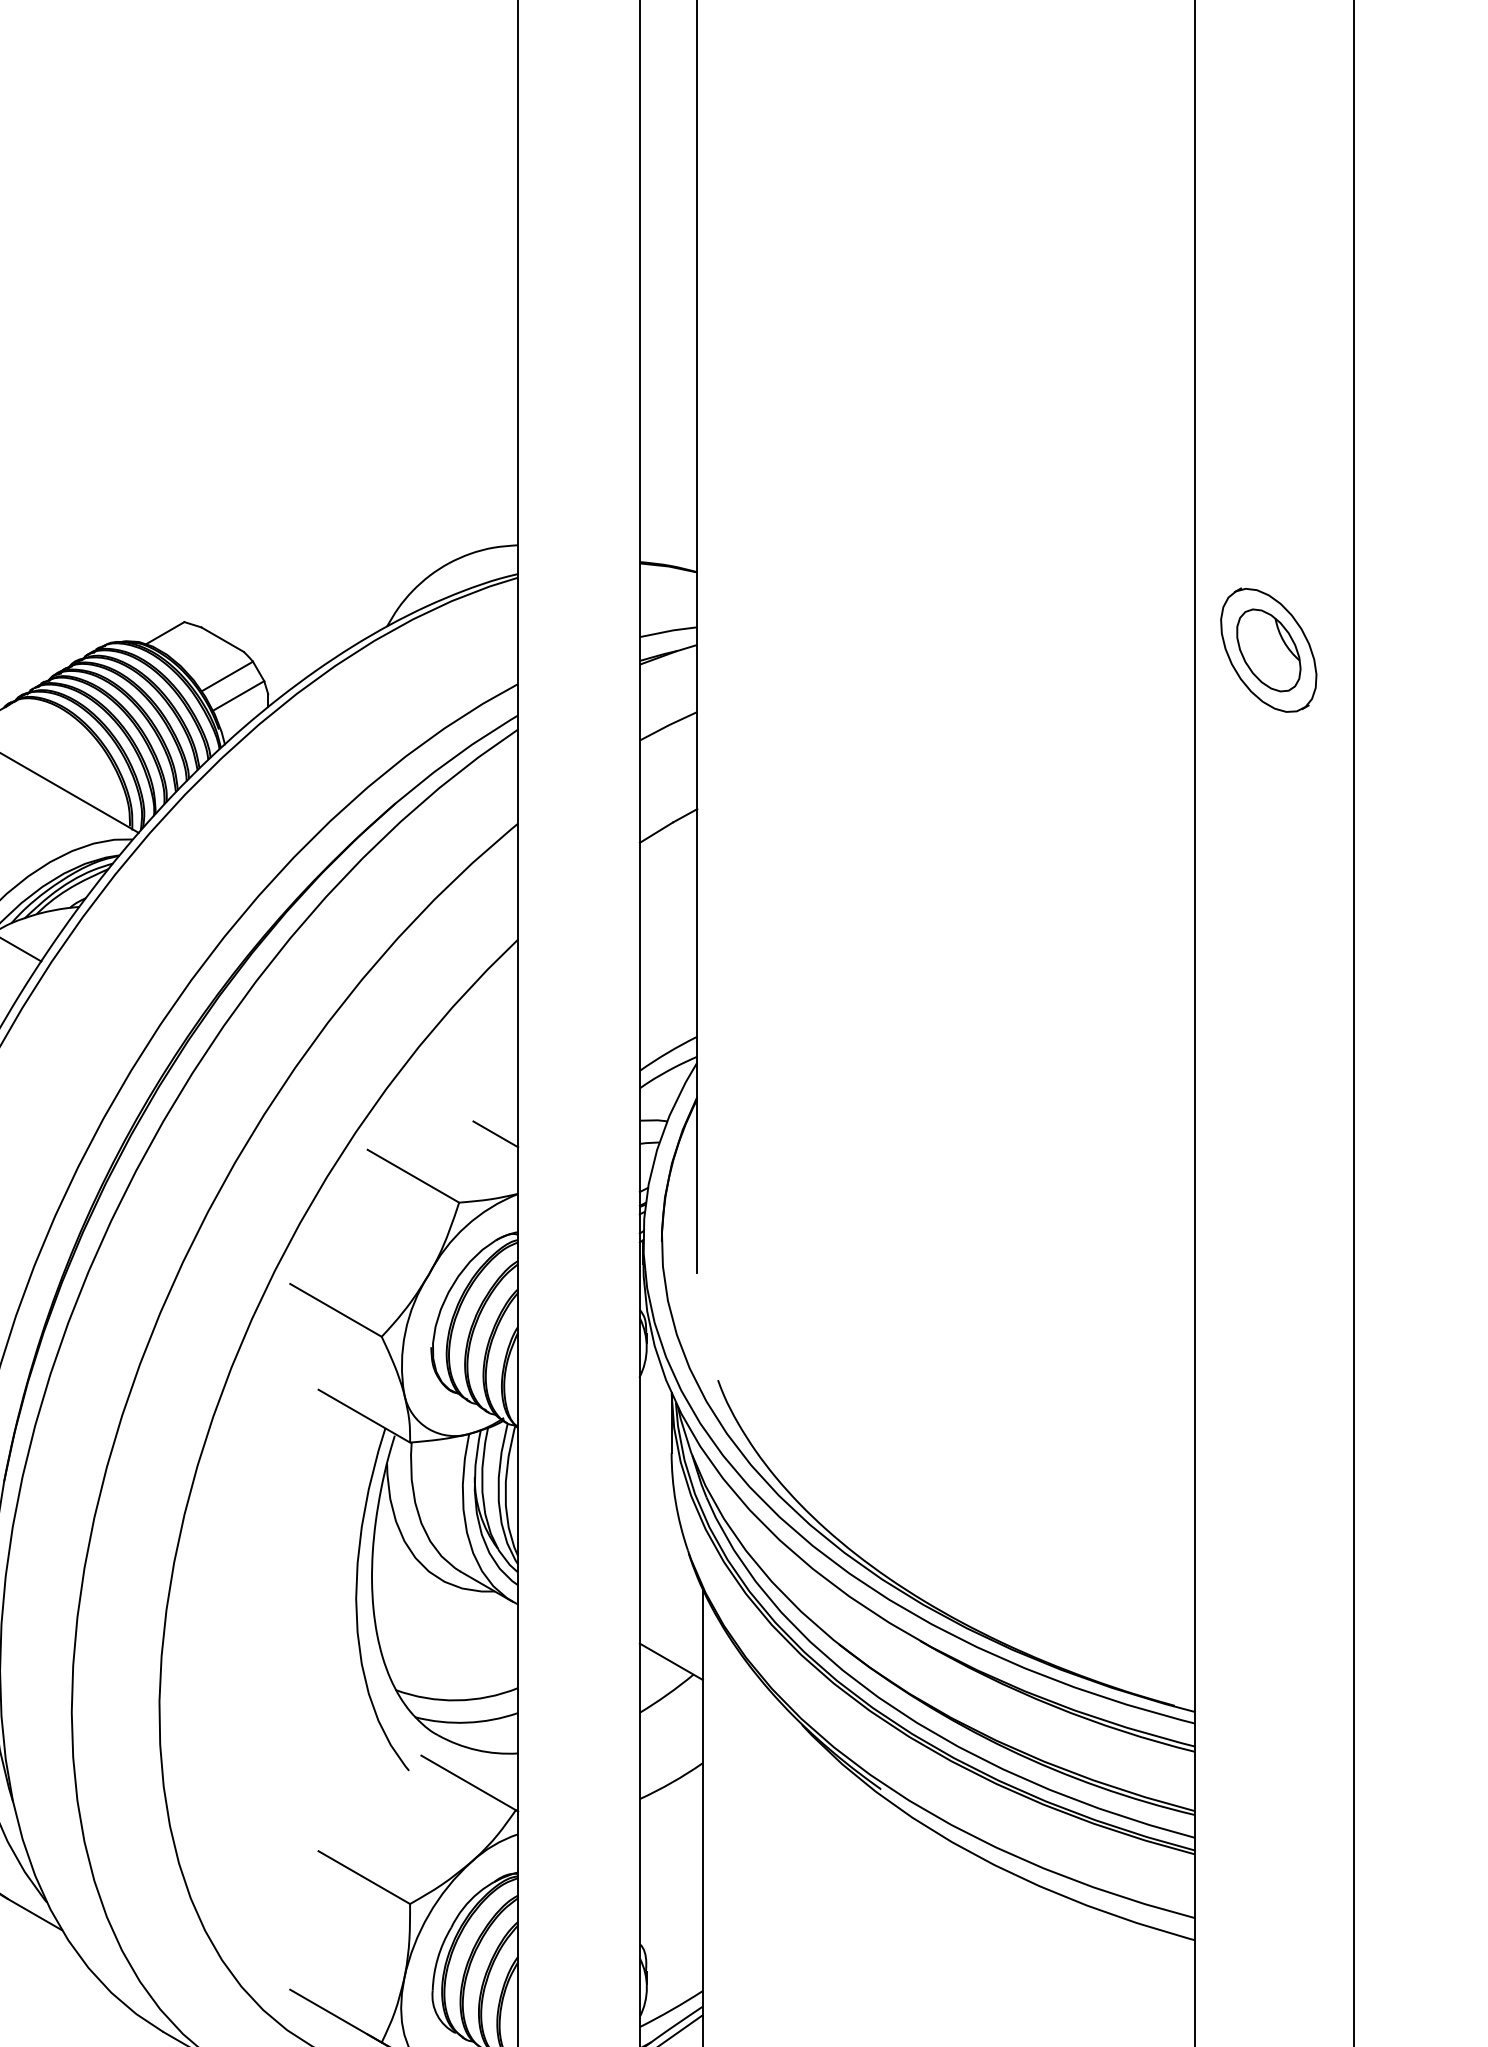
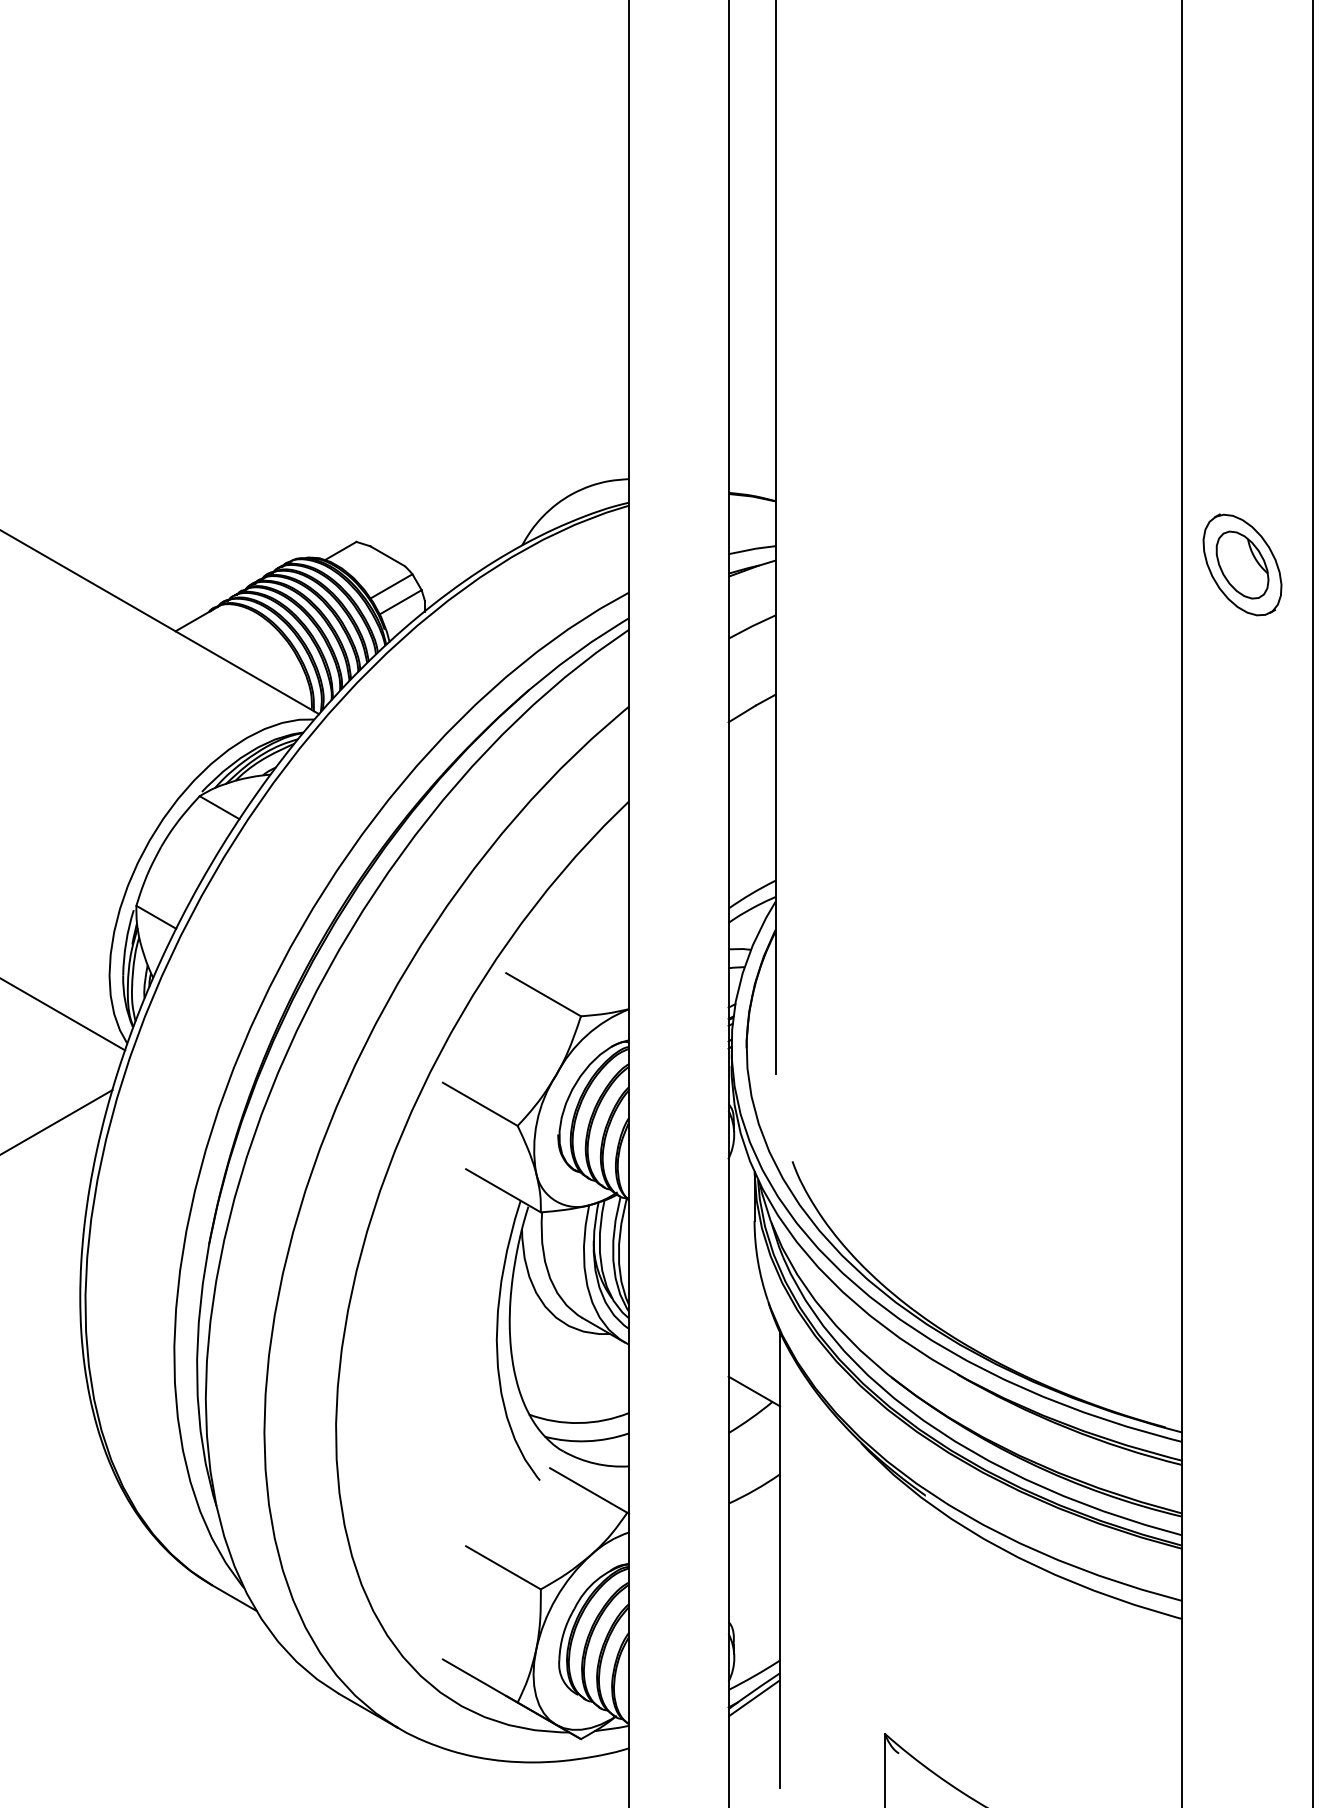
line: (495, 1134) -> (610, 960), removed

